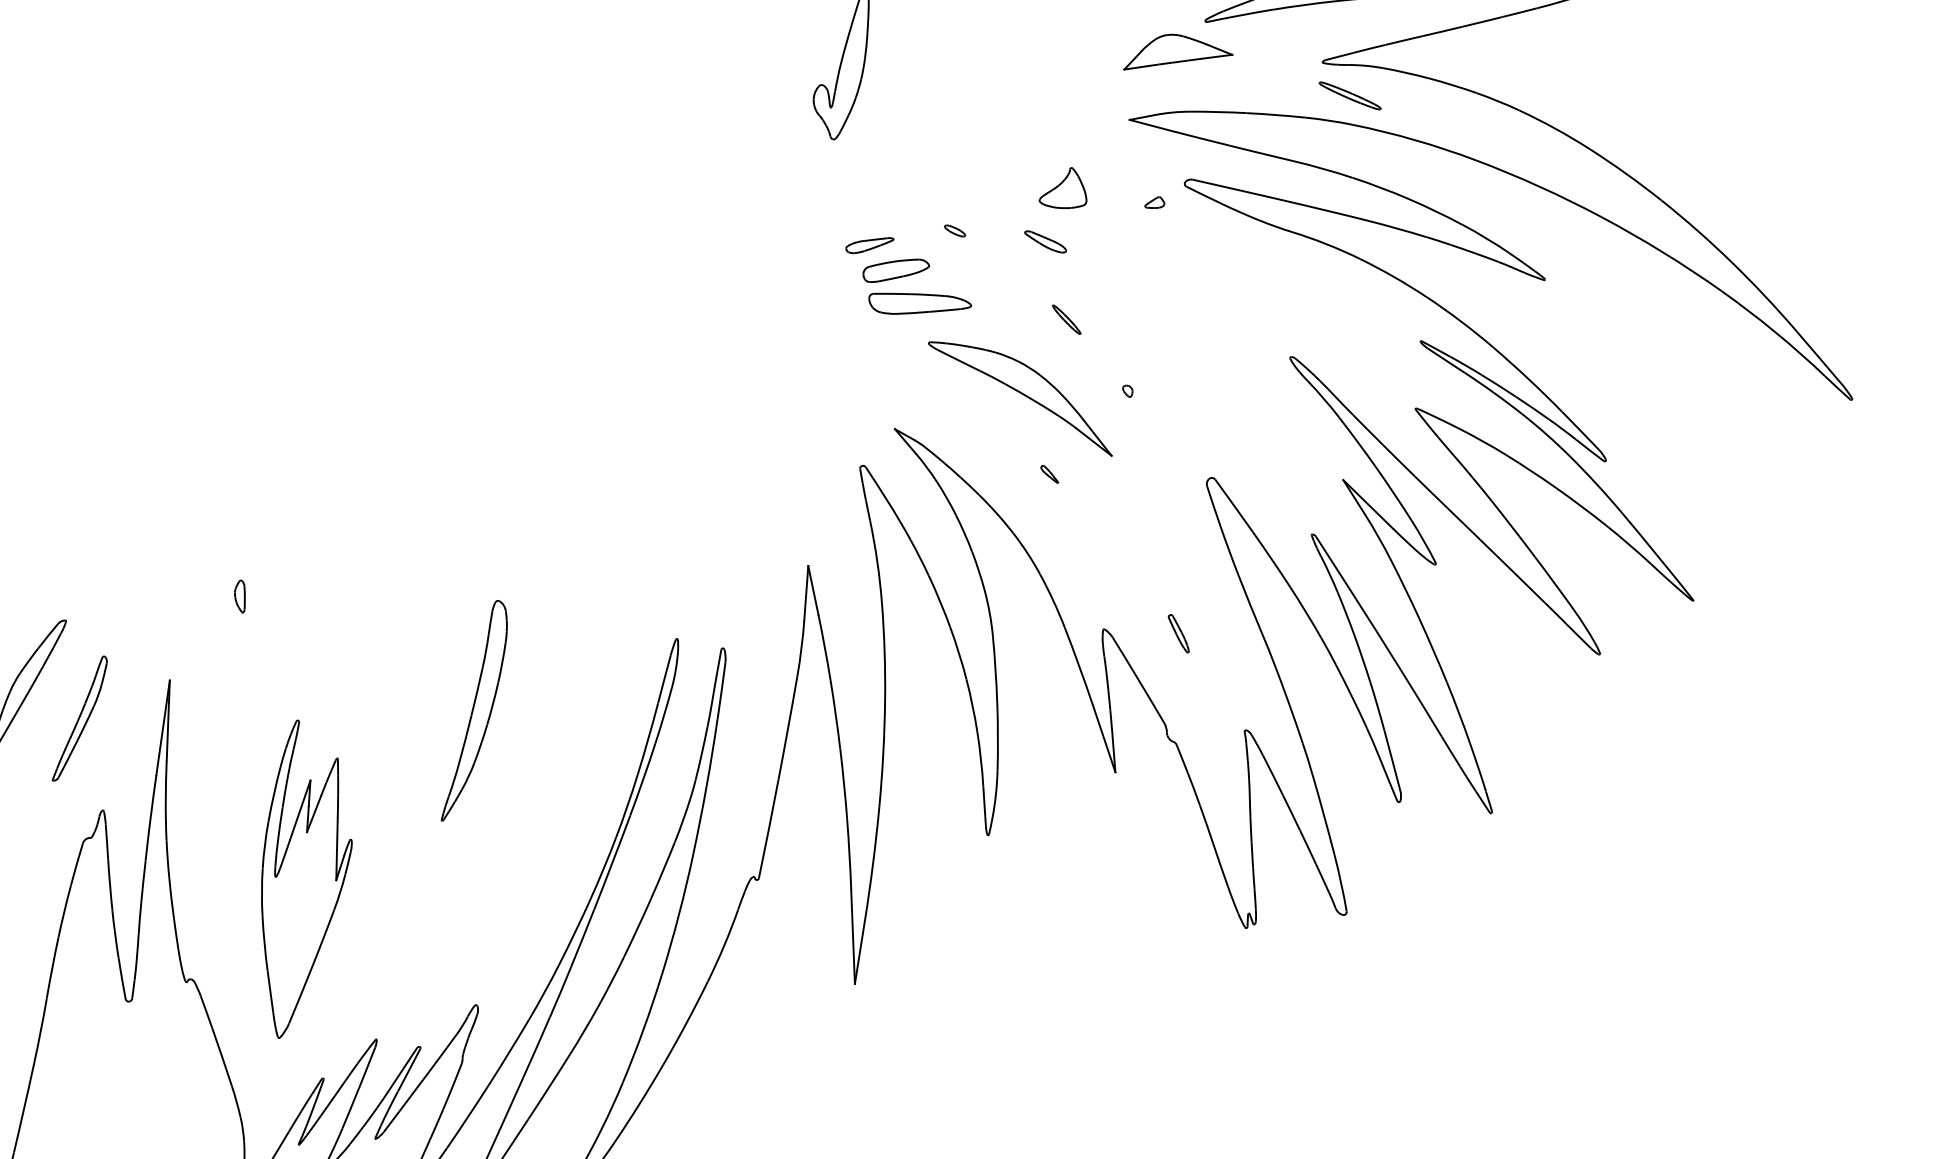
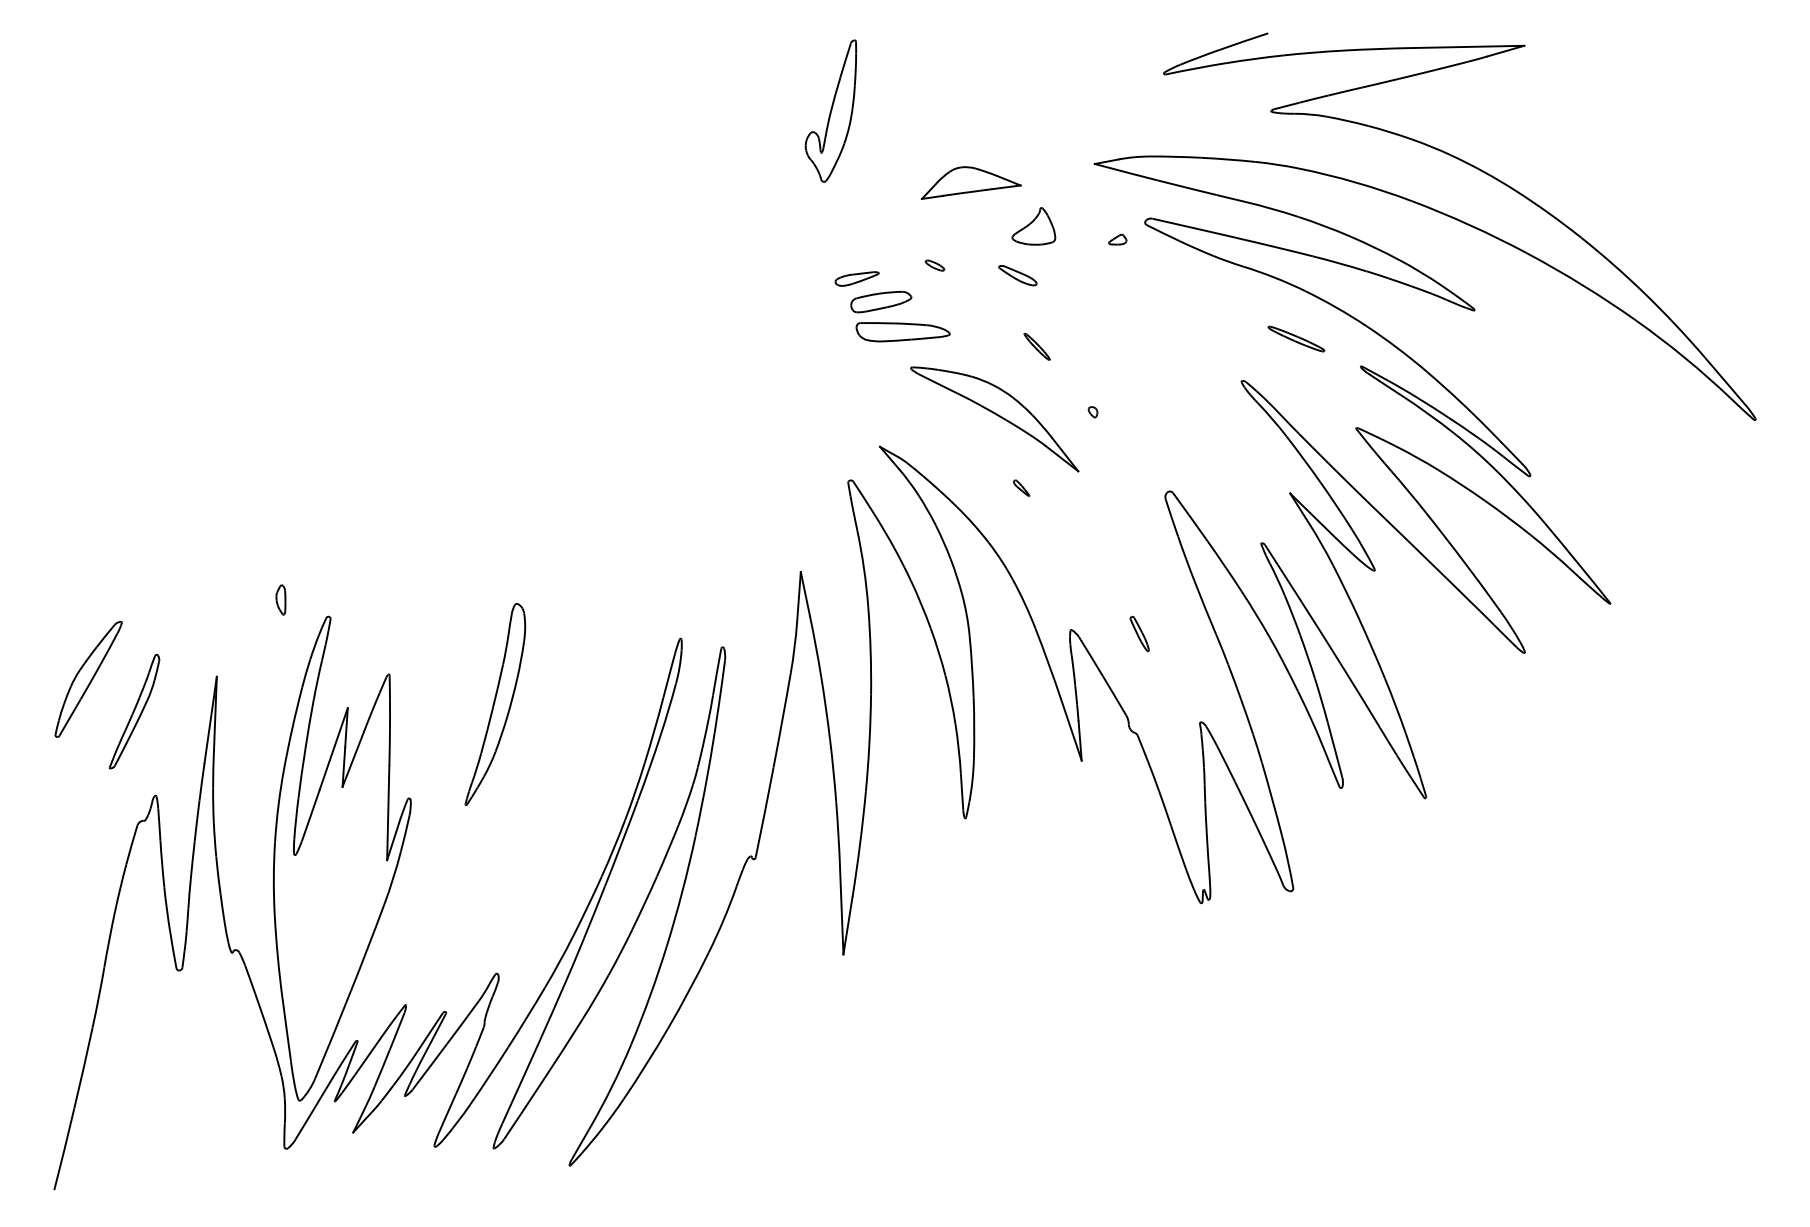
part: (1177, 51) -> (970, 182), moved
part: (1350, 95) -> (1296, 338), moved
part: (306, 879) -> (341, 858), size x1.67

